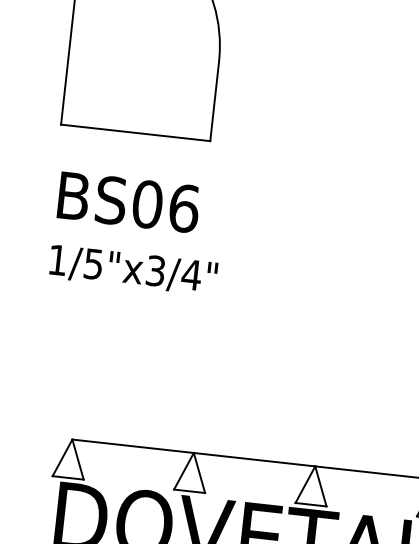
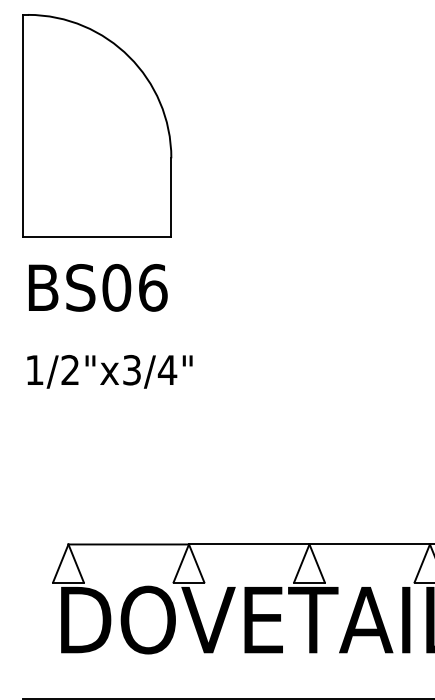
text: (129, 202) -> (98, 287), moved
text: (92, 264) -> (69, 370), 1/5"x3/4" -> 1/2"x3/4"

